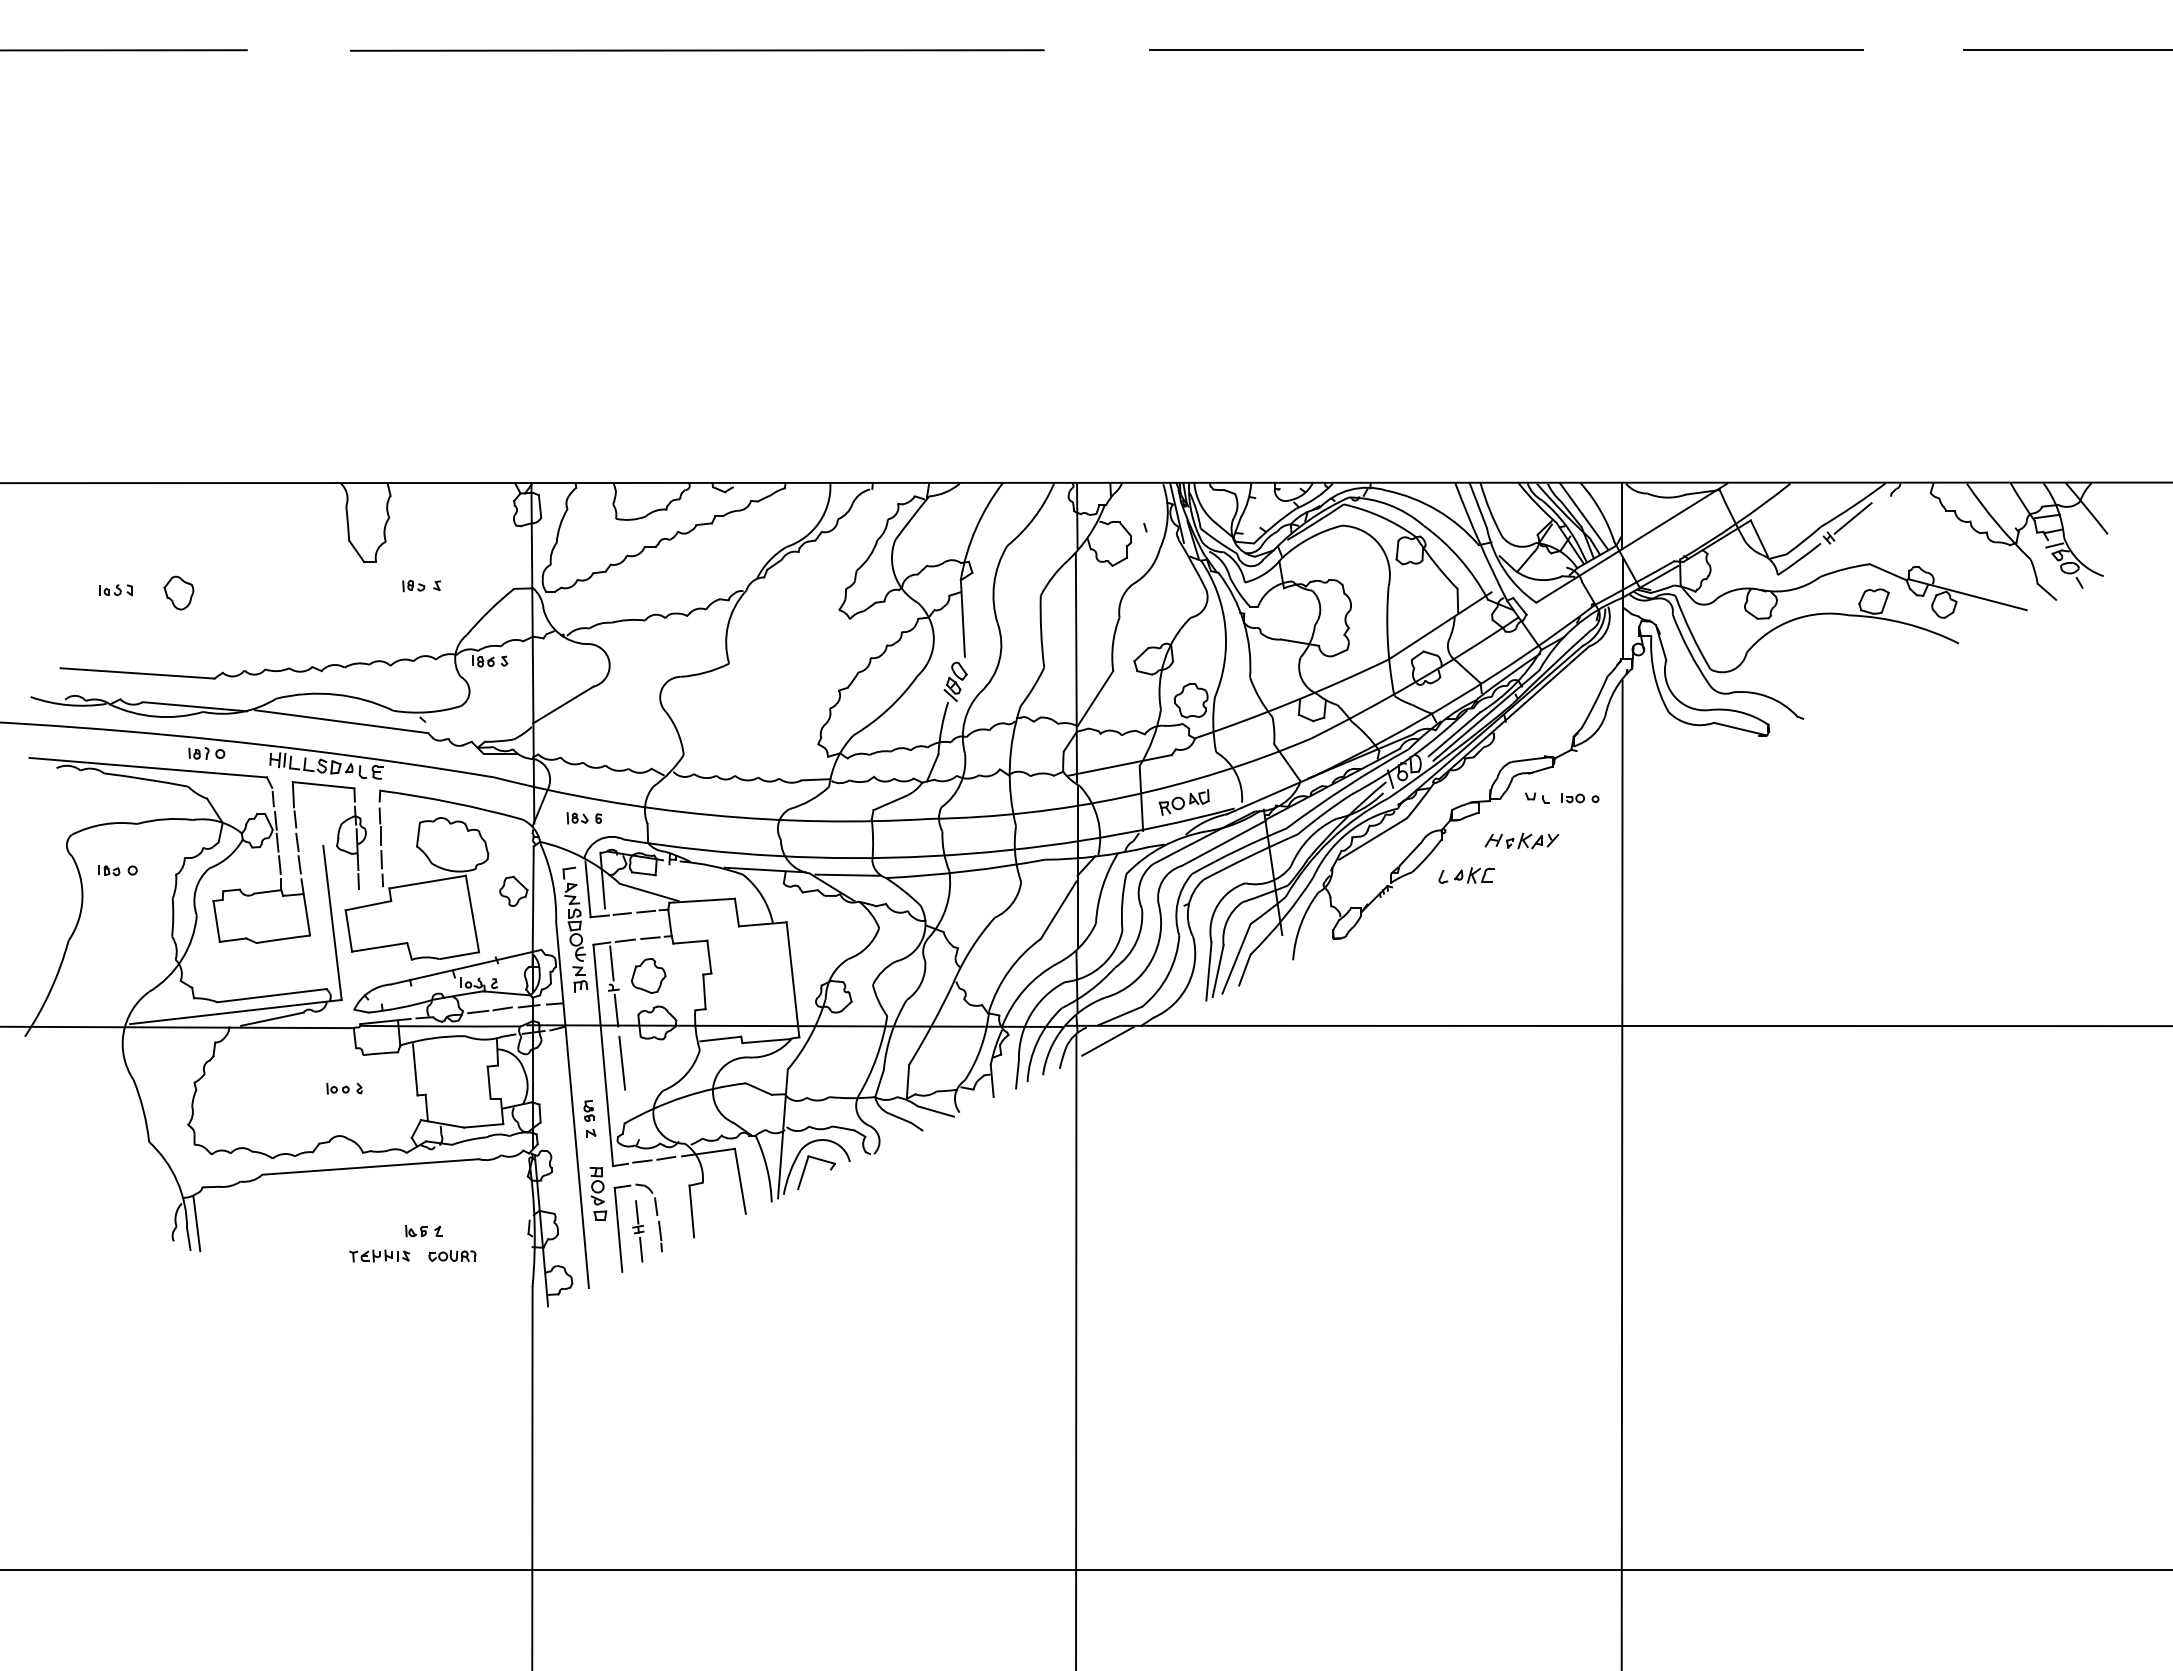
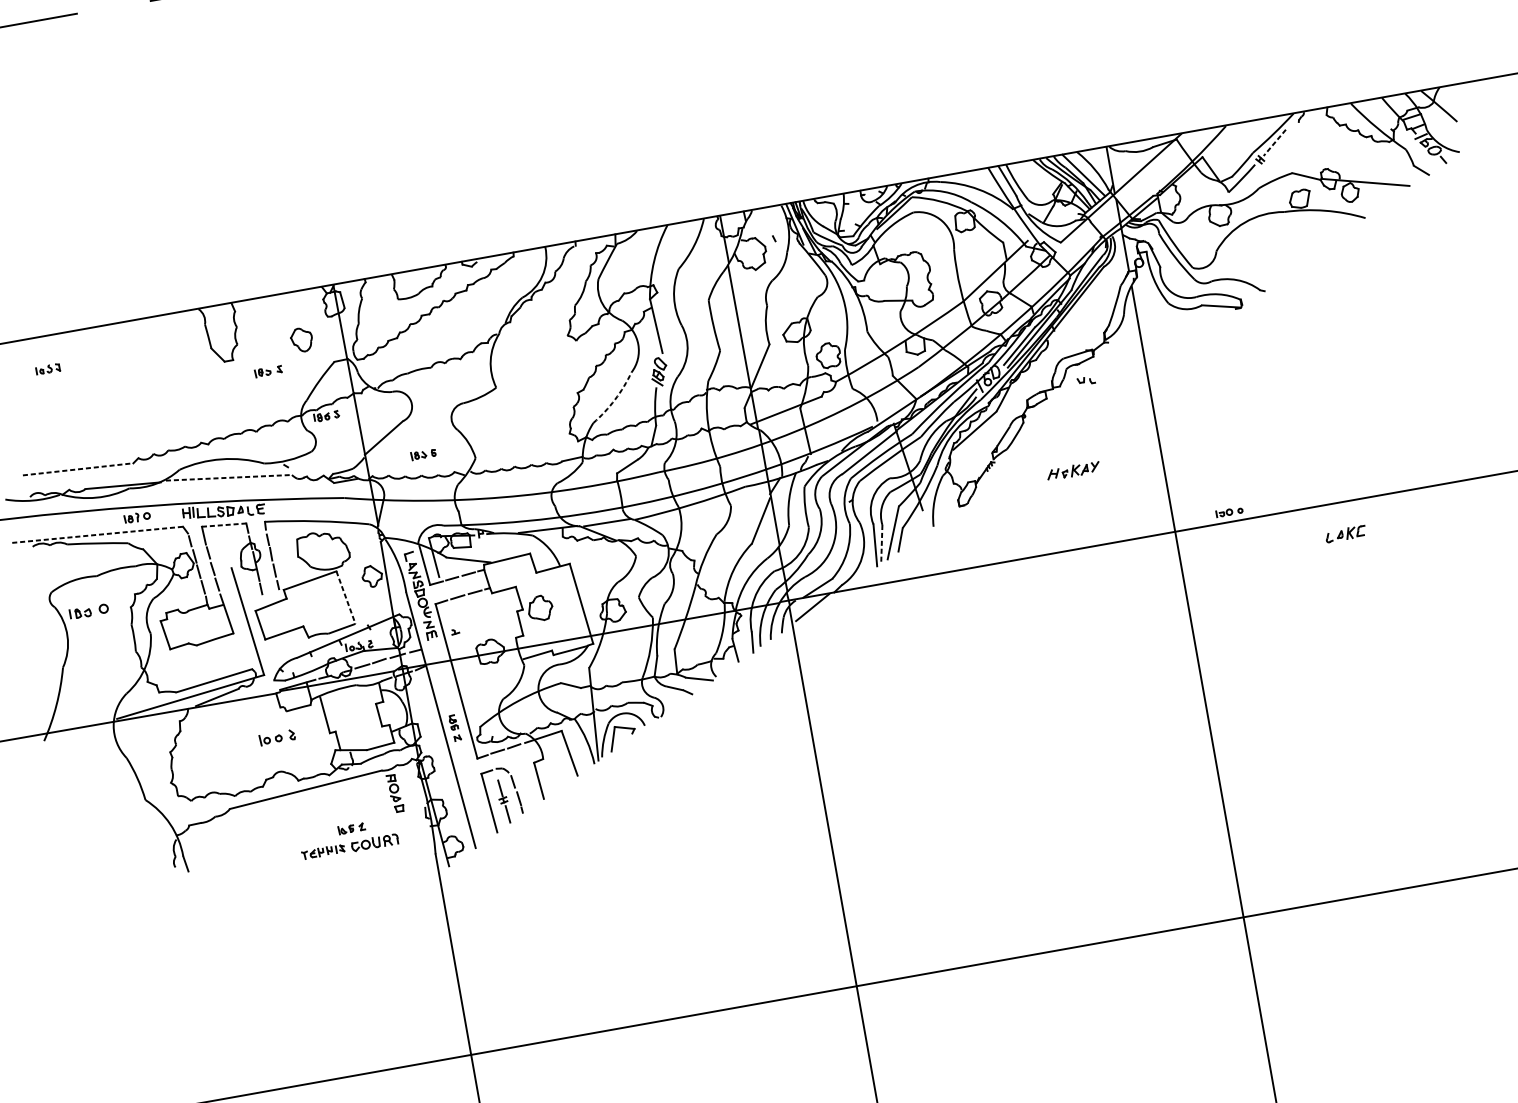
line: (1853, 518) -> (1275, 142), solid -> dashed
part: (115, 590) -> (47, 369), moved
part: (178, 592) -> (301, 339), moved
line: (138, 673) -> (78, 469), solid -> dashed
arc: (888, 708) -> (614, 399), solid -> dashed
line: (341, 721) -> (228, 477), solid -> dashed
line: (148, 767) -> (97, 534), solid -> dashed
line: (323, 785) -> (224, 525), solid -> dashed
part: (1580, 798) -> (1229, 512), moved
part: (1183, 802) -> (835, 428), removed
part: (583, 818) -> (422, 454), moved
part: (1521, 840) -> (1073, 470), moved
part: (117, 870) -> (88, 611), size x1.4
part: (1466, 875) -> (1345, 534), moved
line: (472, 914) -> (346, 597), solid -> dashed
line: (611, 963) -> (450, 615), removed
line: (1218, 971) -> (882, 544), solid -> dashed
part: (648, 975) -> (540, 608), moved
line: (616, 1010) -> (460, 647), removed
line: (622, 1062) -> (471, 683), removed
part: (344, 1088) -> (277, 737), size x1.4
part: (598, 1193) -> (395, 793), moved
line: (196, 1223) -> (189, 851), removed
part: (452, 1255) -> (374, 842), size x1.4

